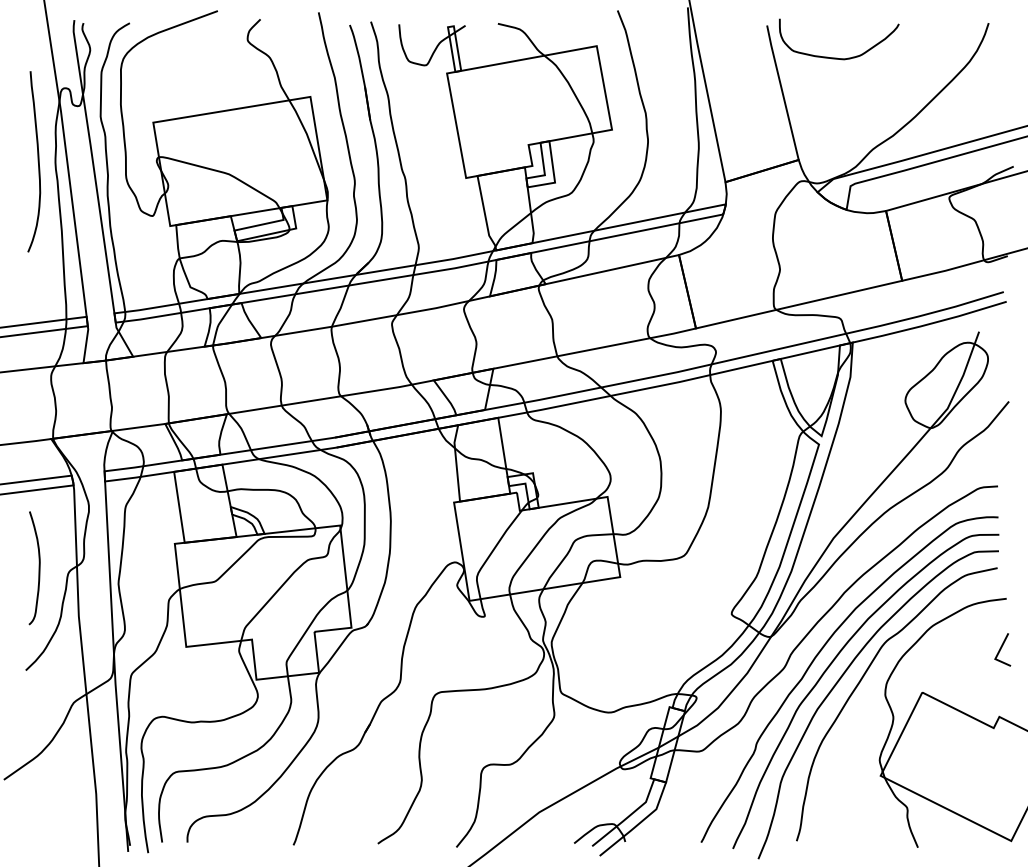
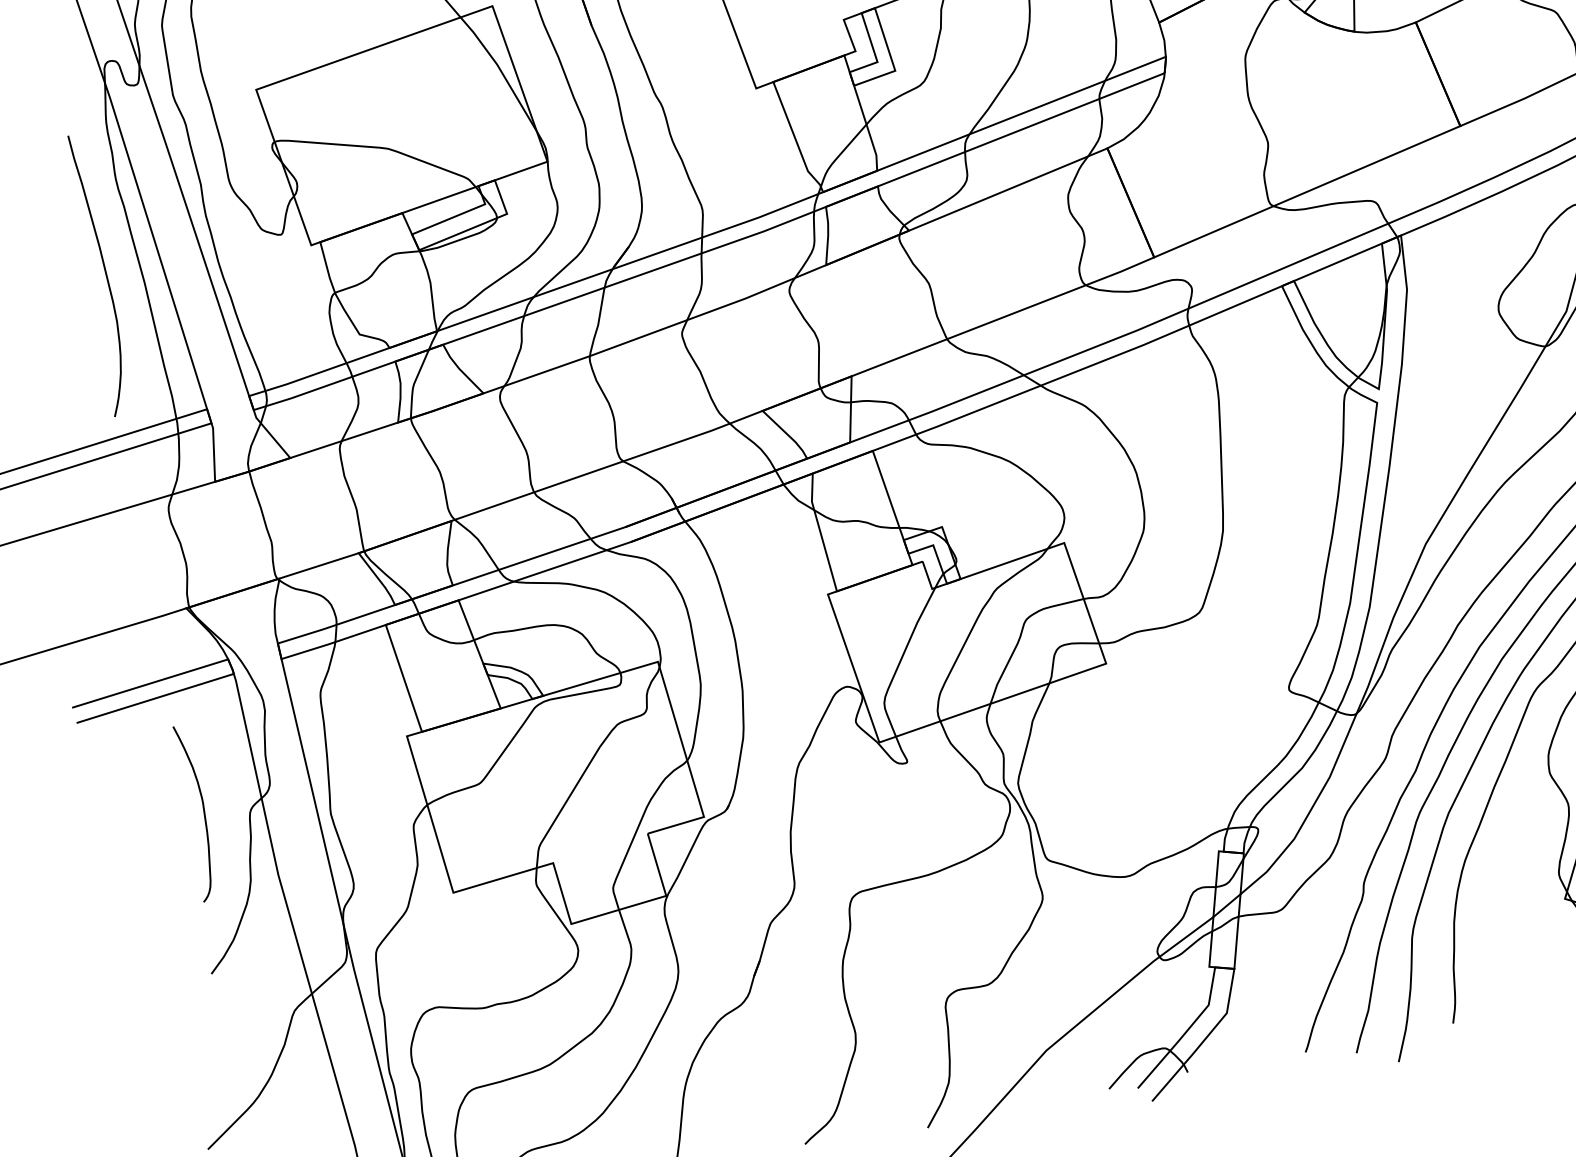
curve: (37, 161) -> (104, 273), moved

